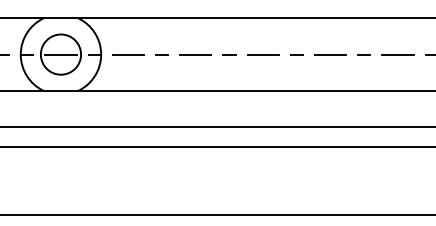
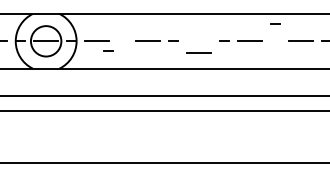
line: (161, 53) -> (108, 50), moved
line: (262, 53) -> (198, 52), moved
line: (364, 53) -> (275, 23), moved

